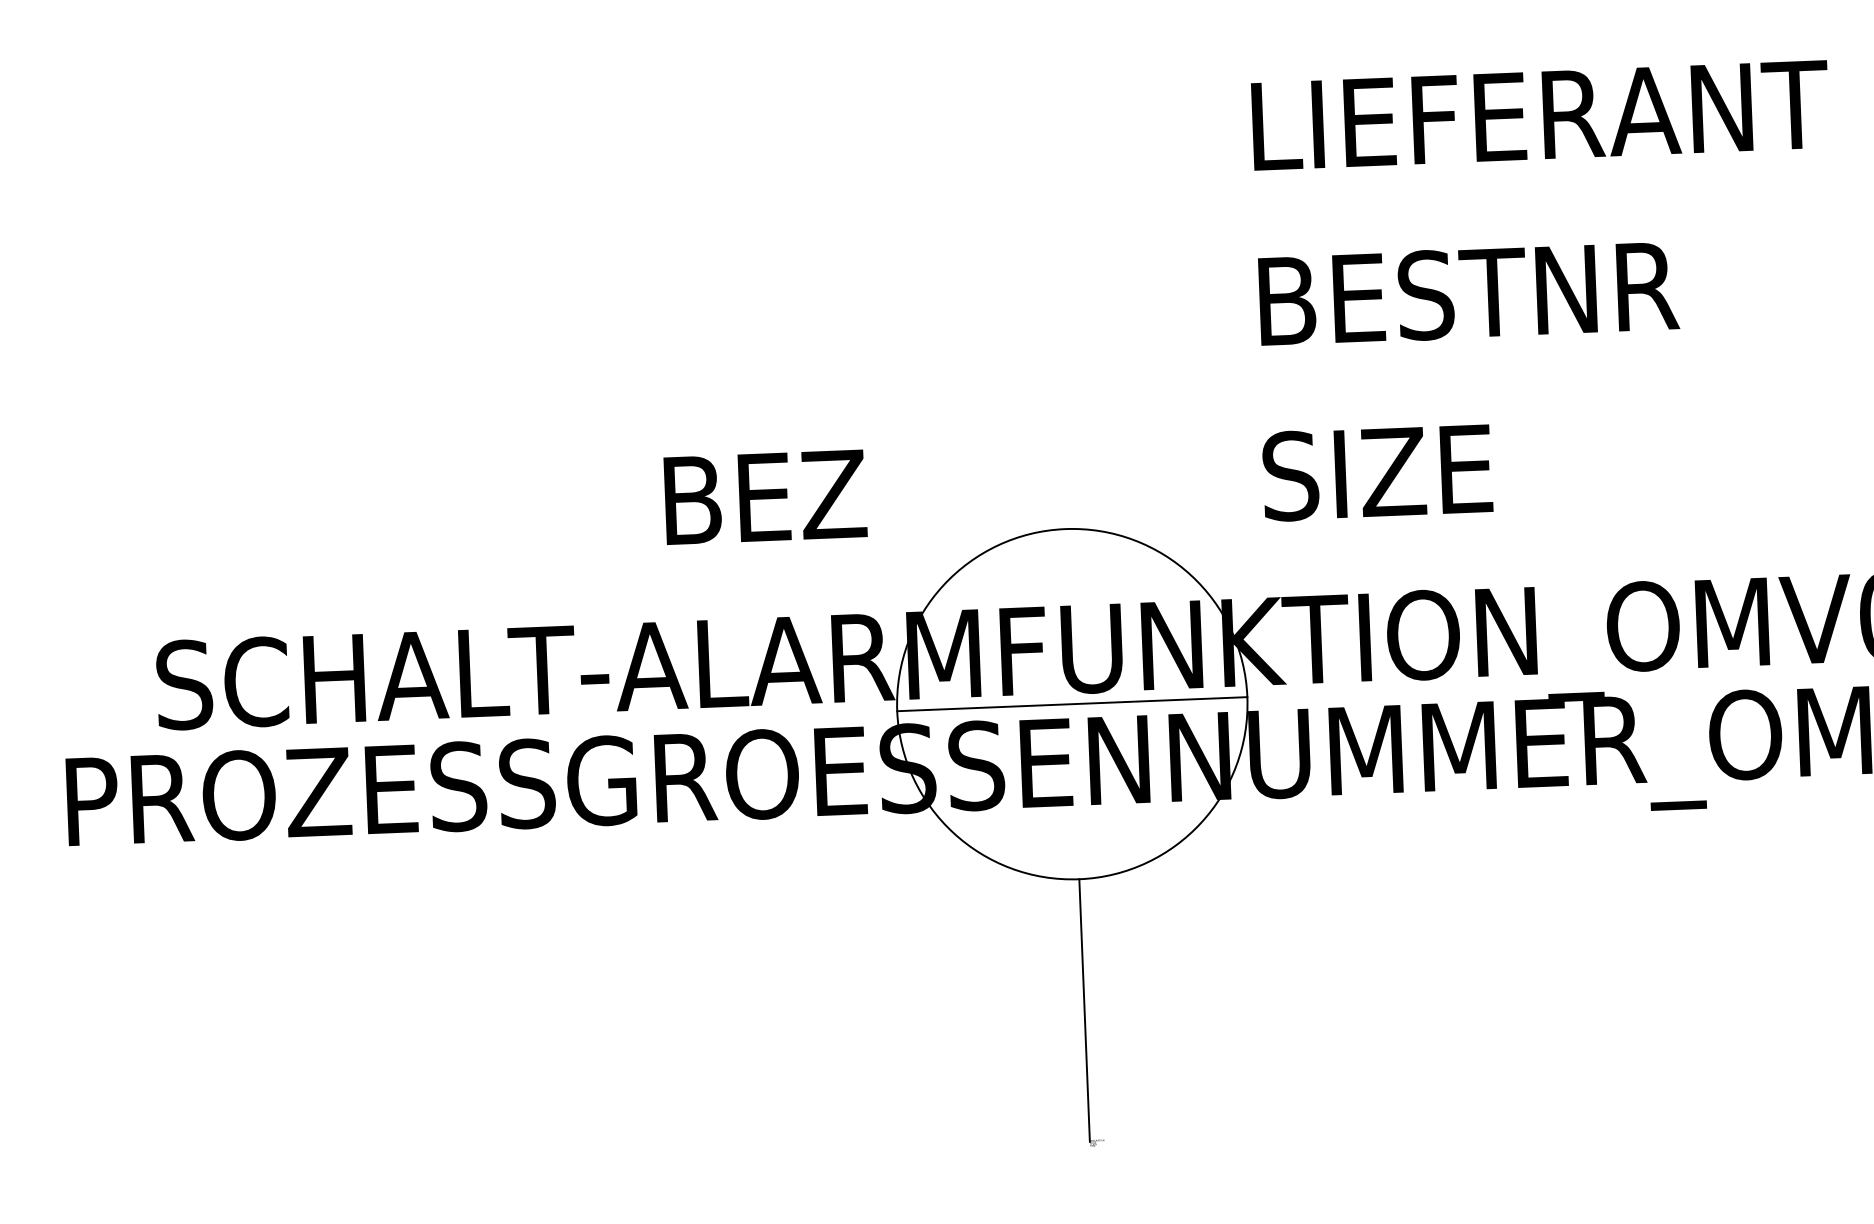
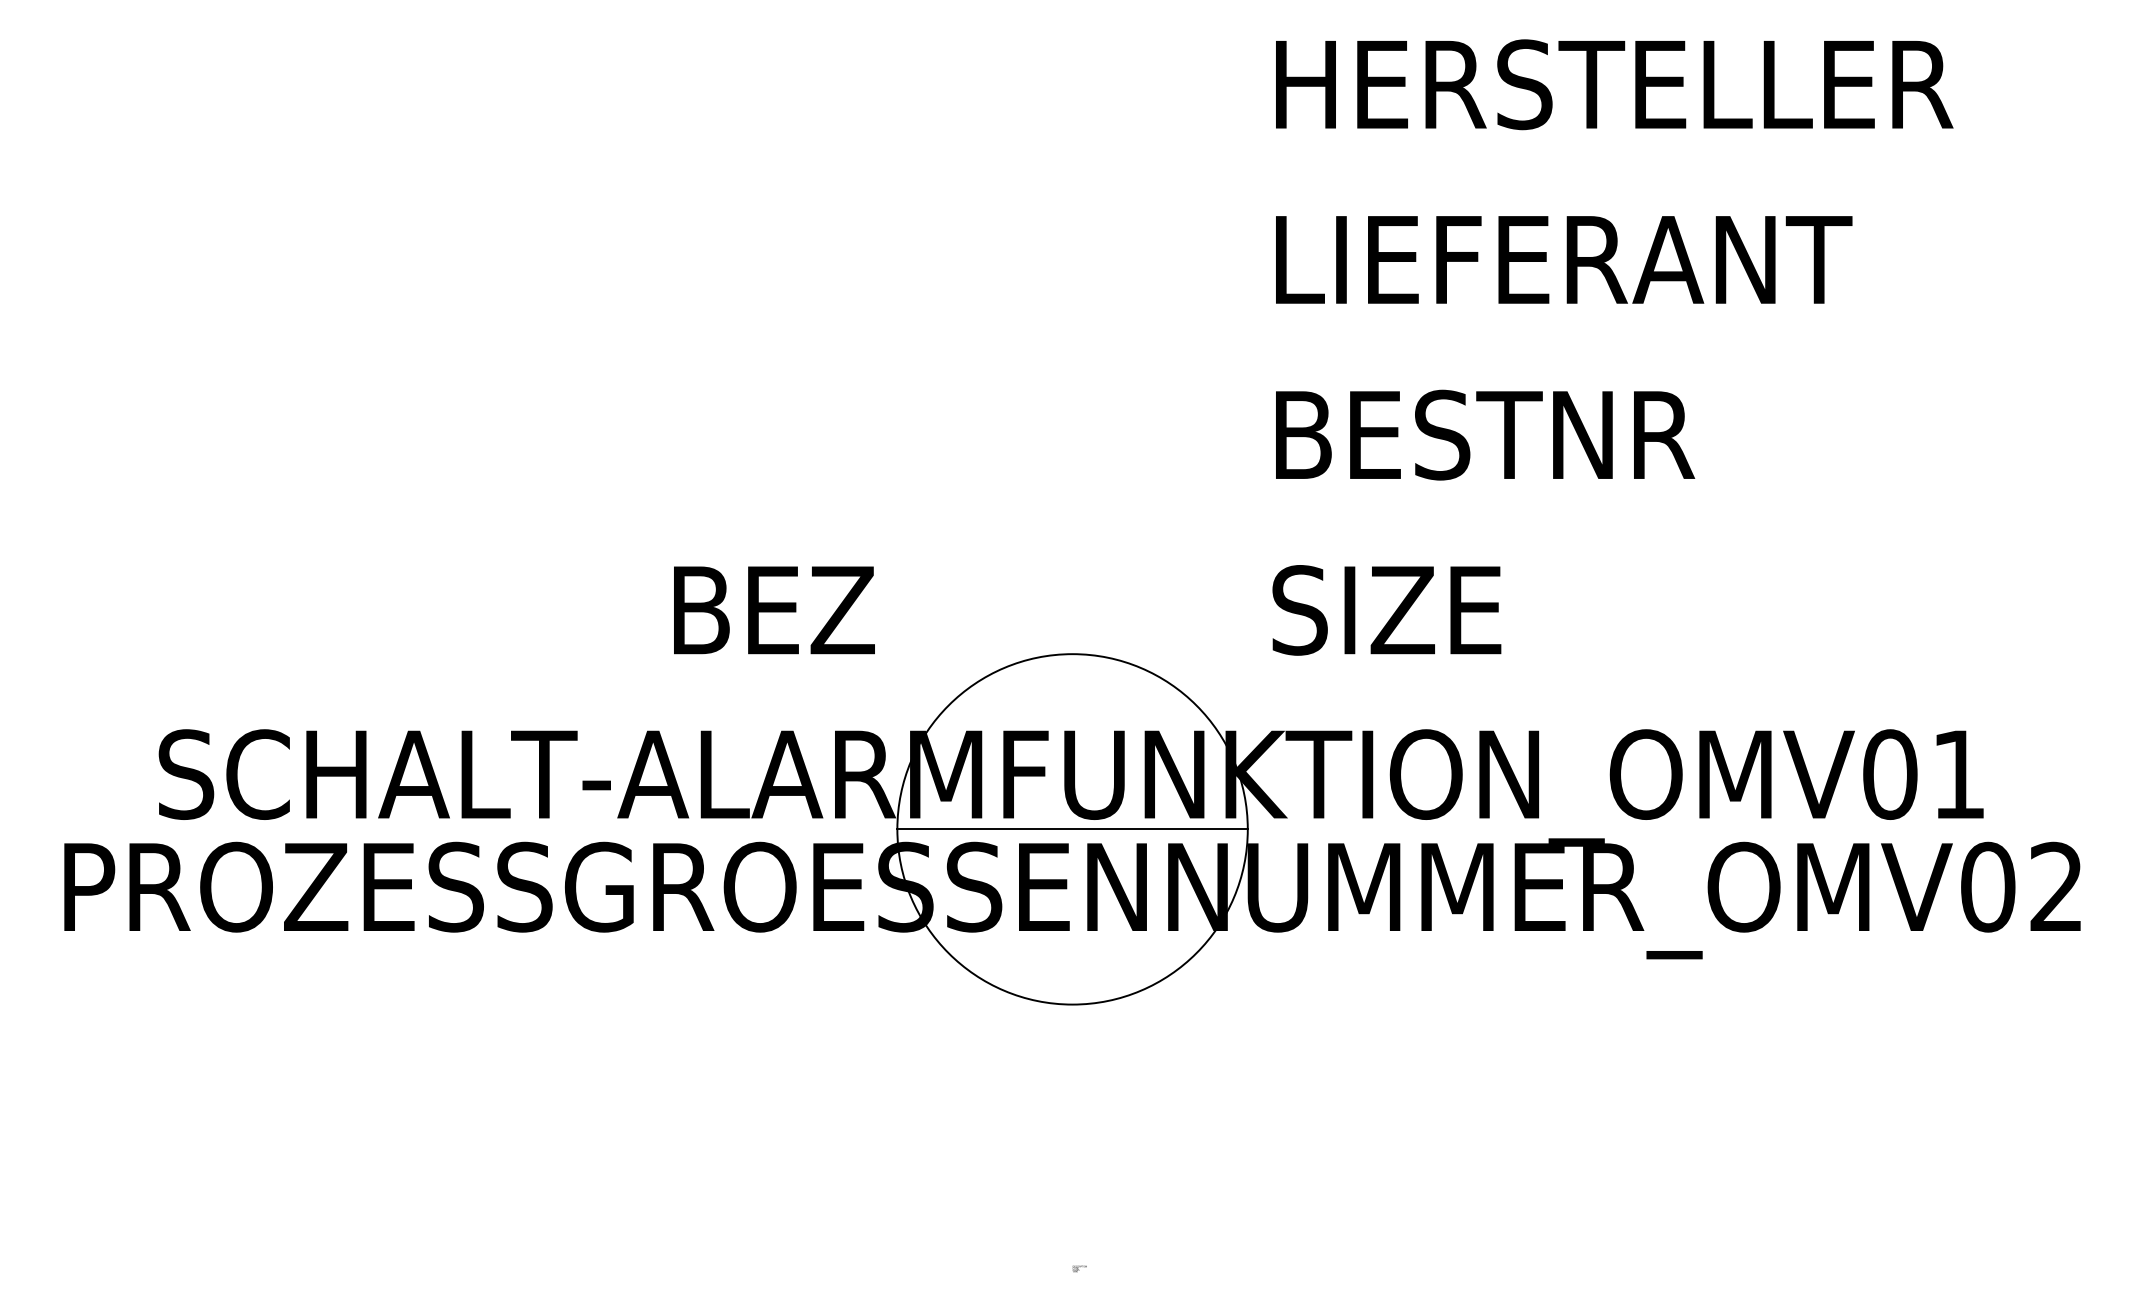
line: (1084, 1010) -> (1072, 1135), removed

